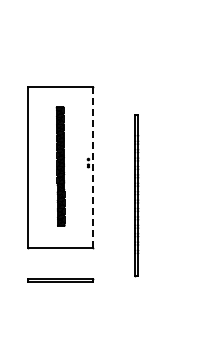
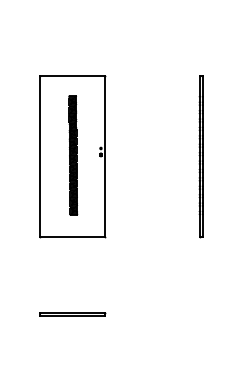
line: (92, 167) -> (105, 156), dashed -> solid
part: (135, 195) -> (200, 156), moved
line: (59, 279) -> (72, 313), moved

